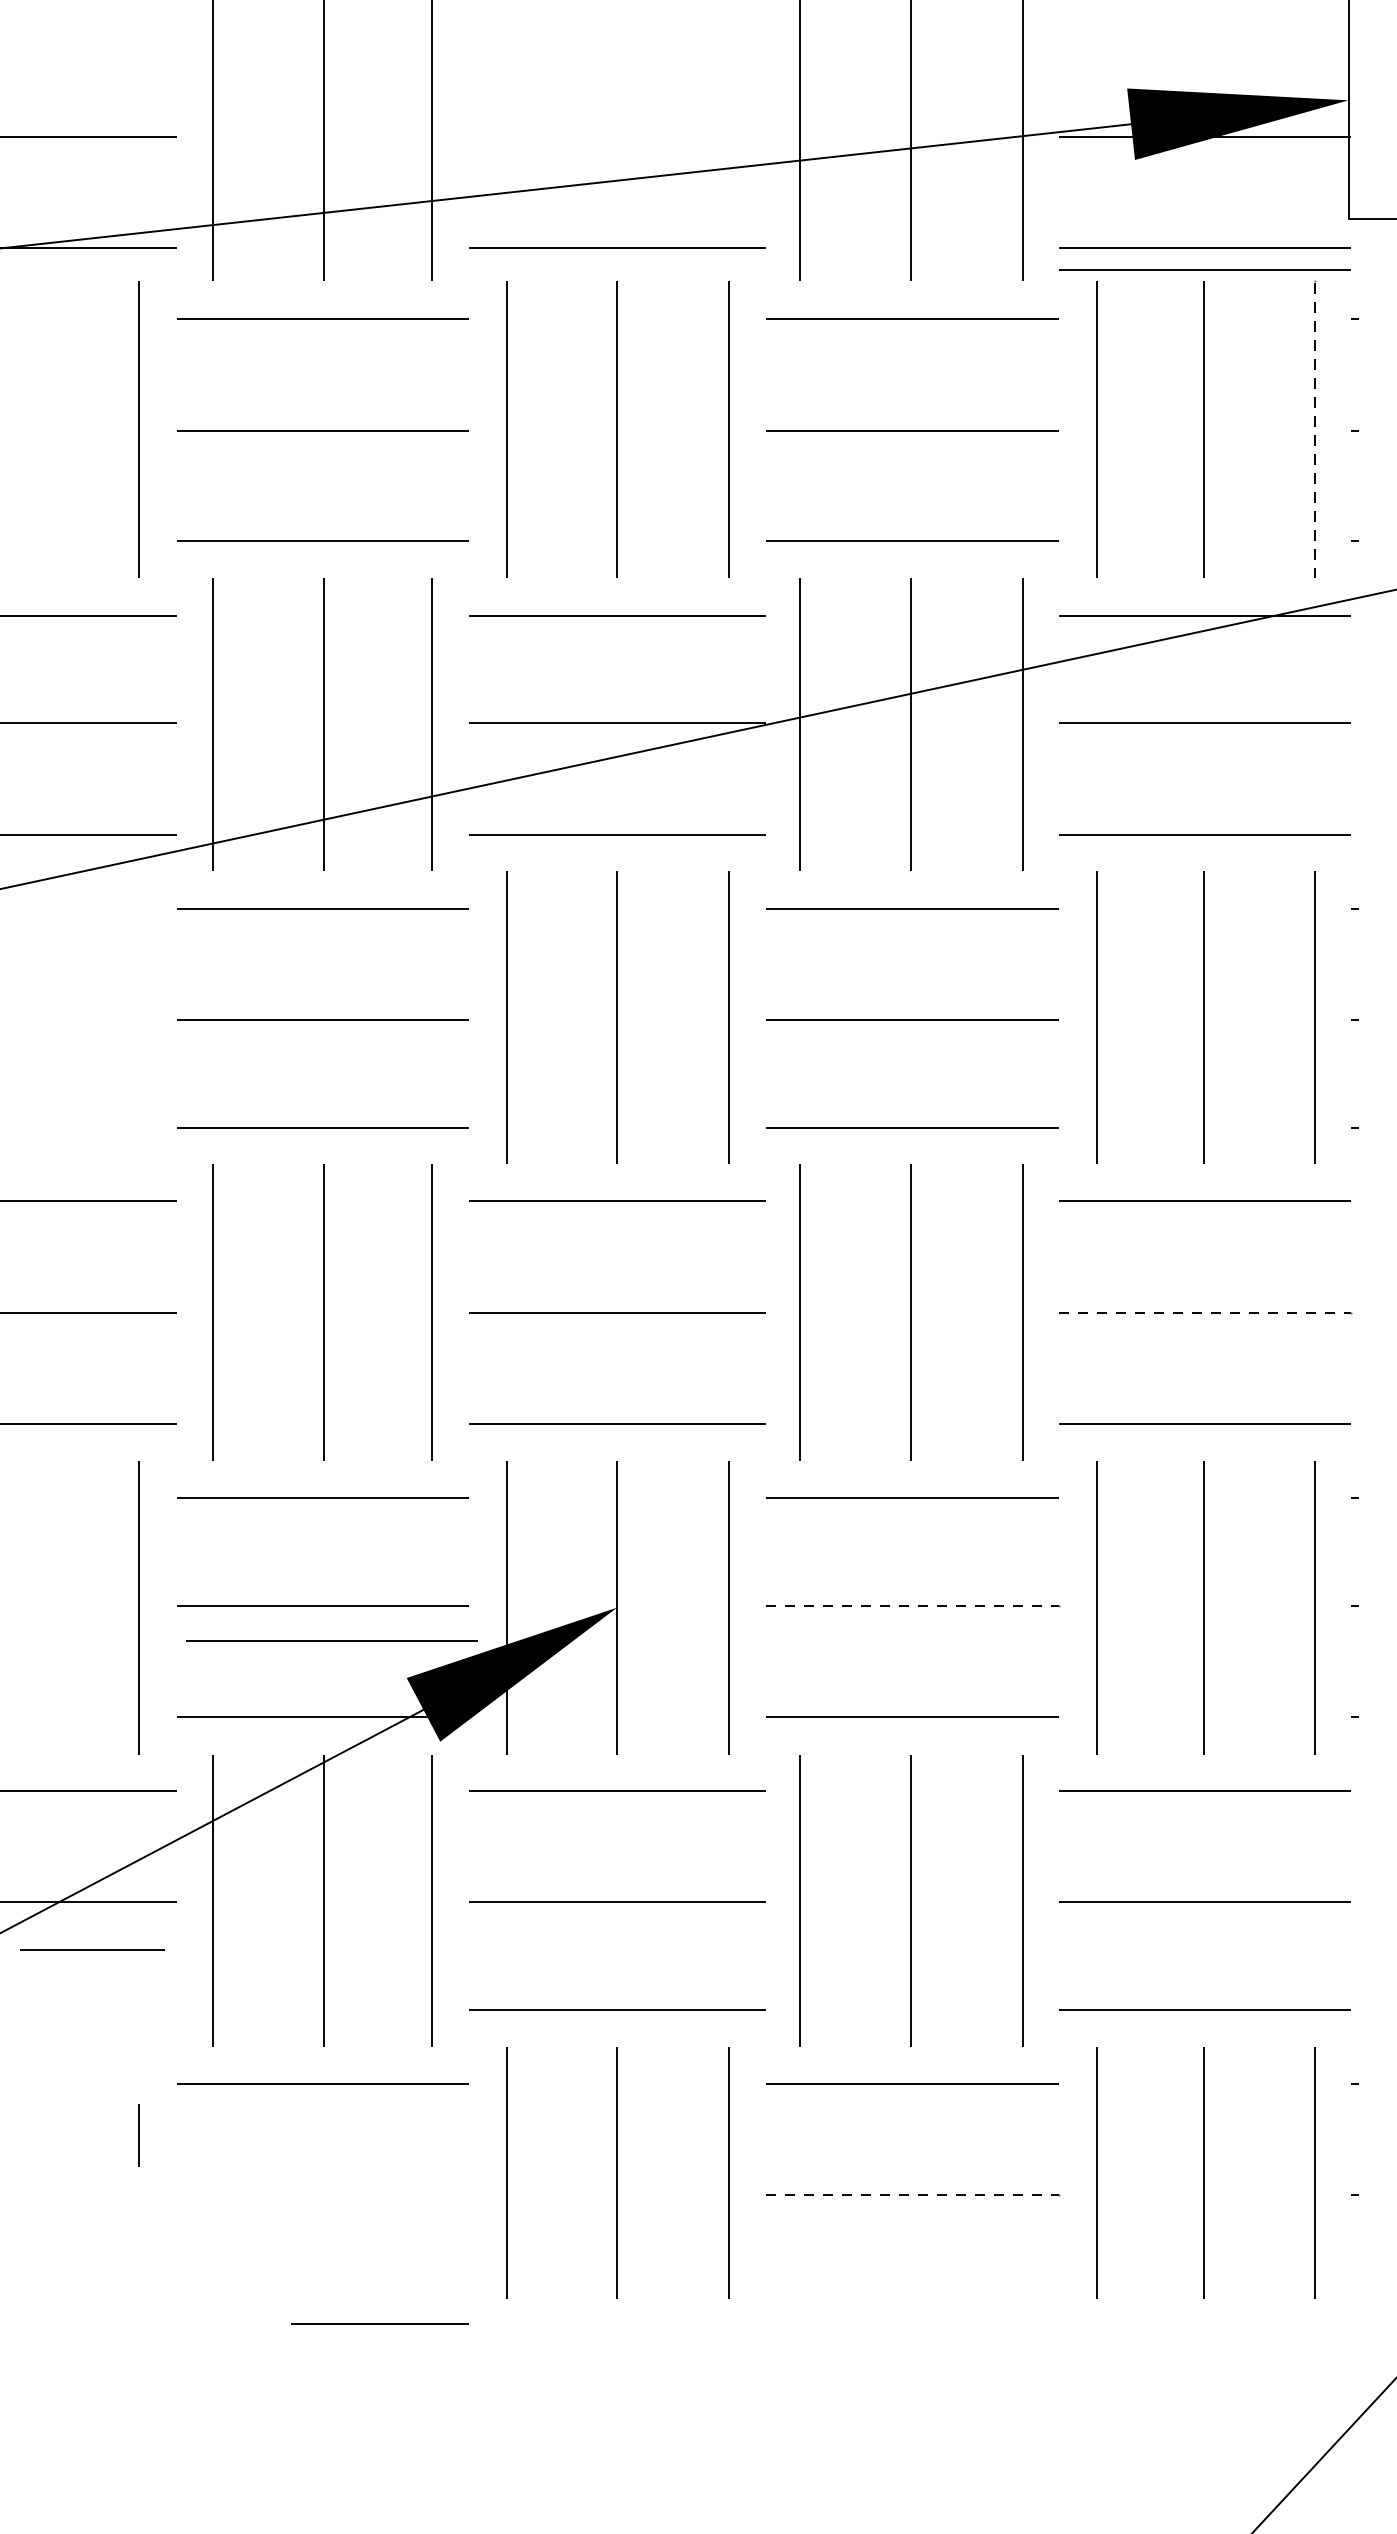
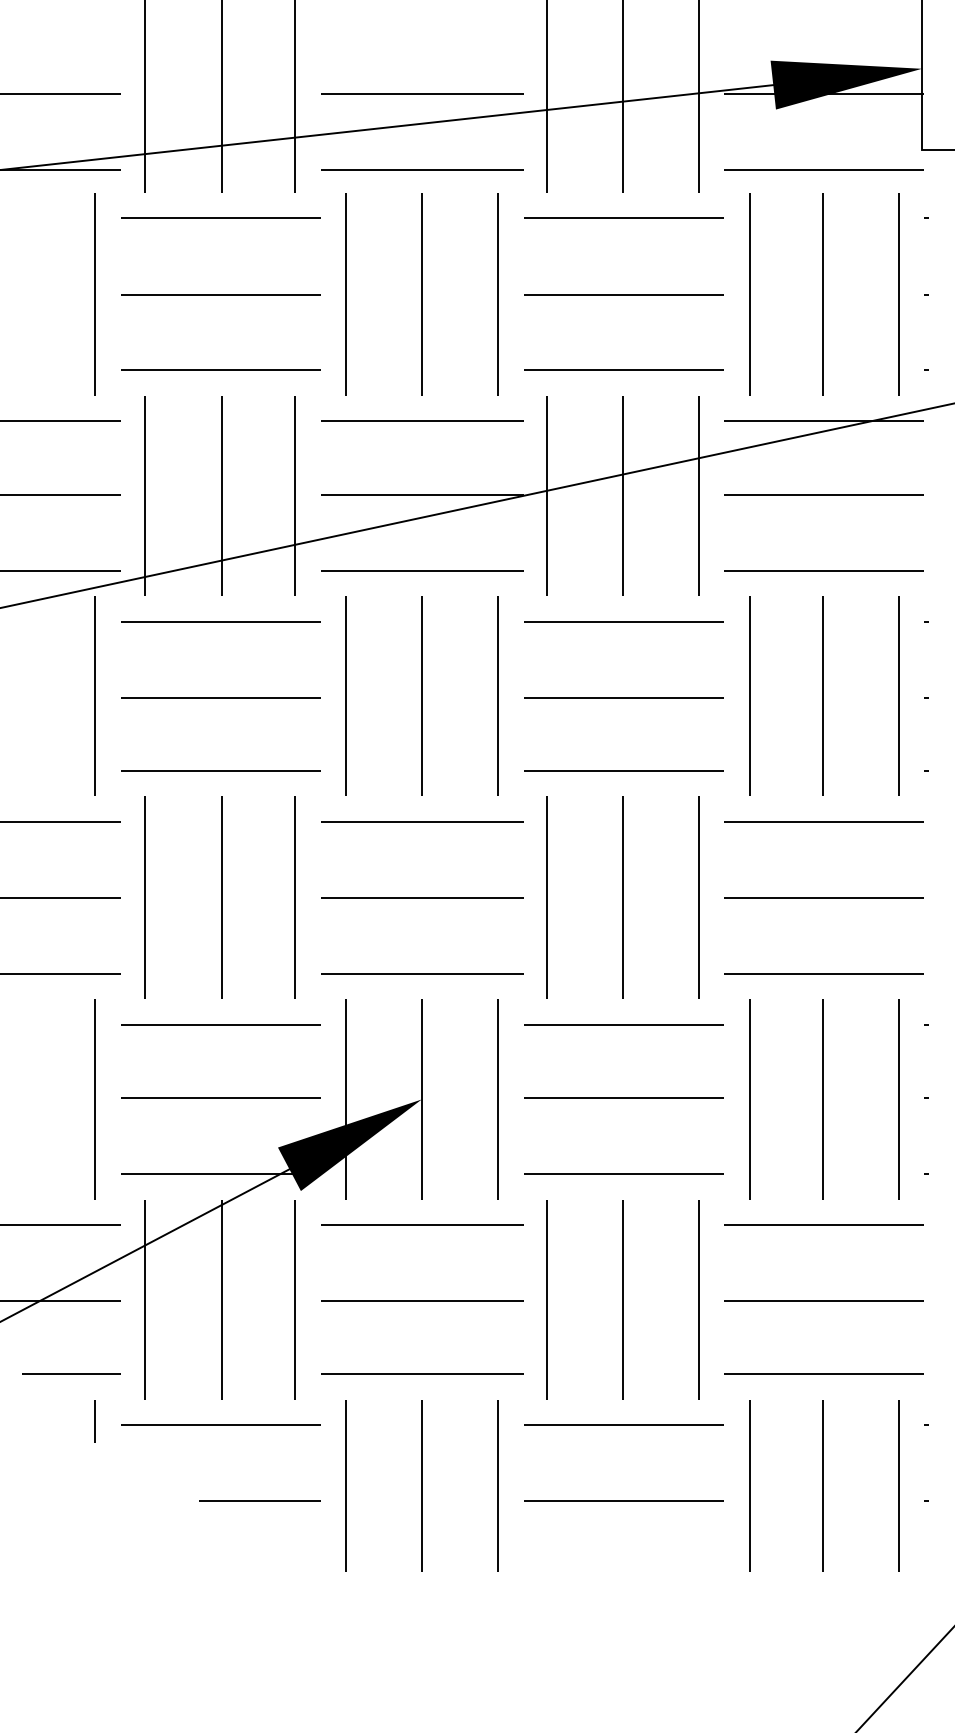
line: (618, 136) -> (422, 93), added
line: (1204, 269) -> (823, 184), removed
line: (1315, 428) -> (899, 293), dashed -> solid
line: (138, 1016) -> (94, 695), added
line: (1205, 1312) -> (824, 897), dashed -> solid
line: (913, 1604) -> (624, 1097), dashed -> solid
line: (331, 1641) -> (226, 1122), removed
line: (93, 1948) -> (71, 1373), moved
line: (138, 2135) -> (94, 1421), moved
line: (913, 2195) -> (624, 1501), dashed -> solid
line: (379, 2322) -> (259, 1500), moved

